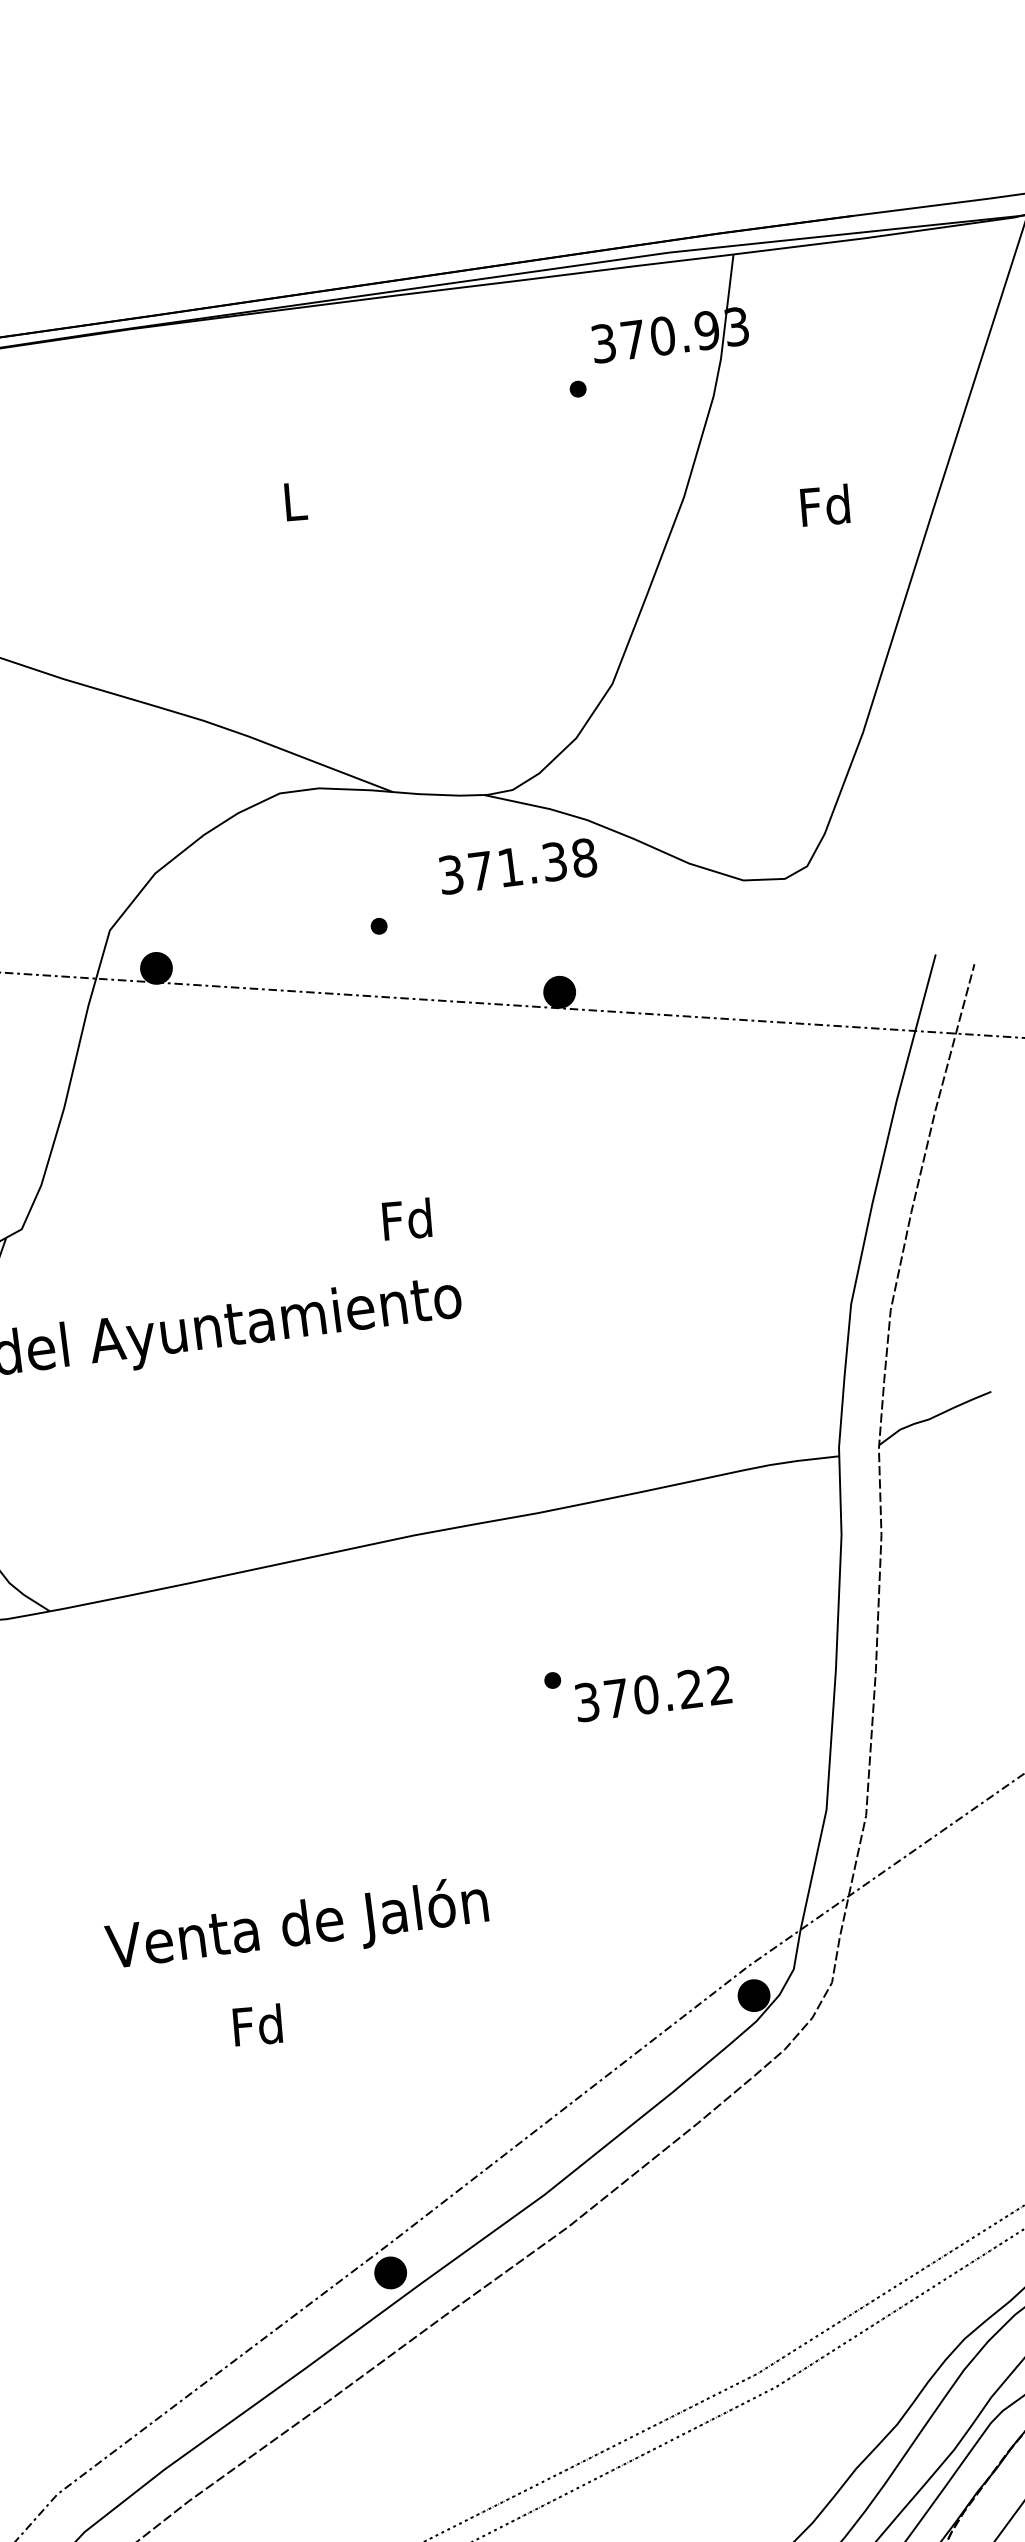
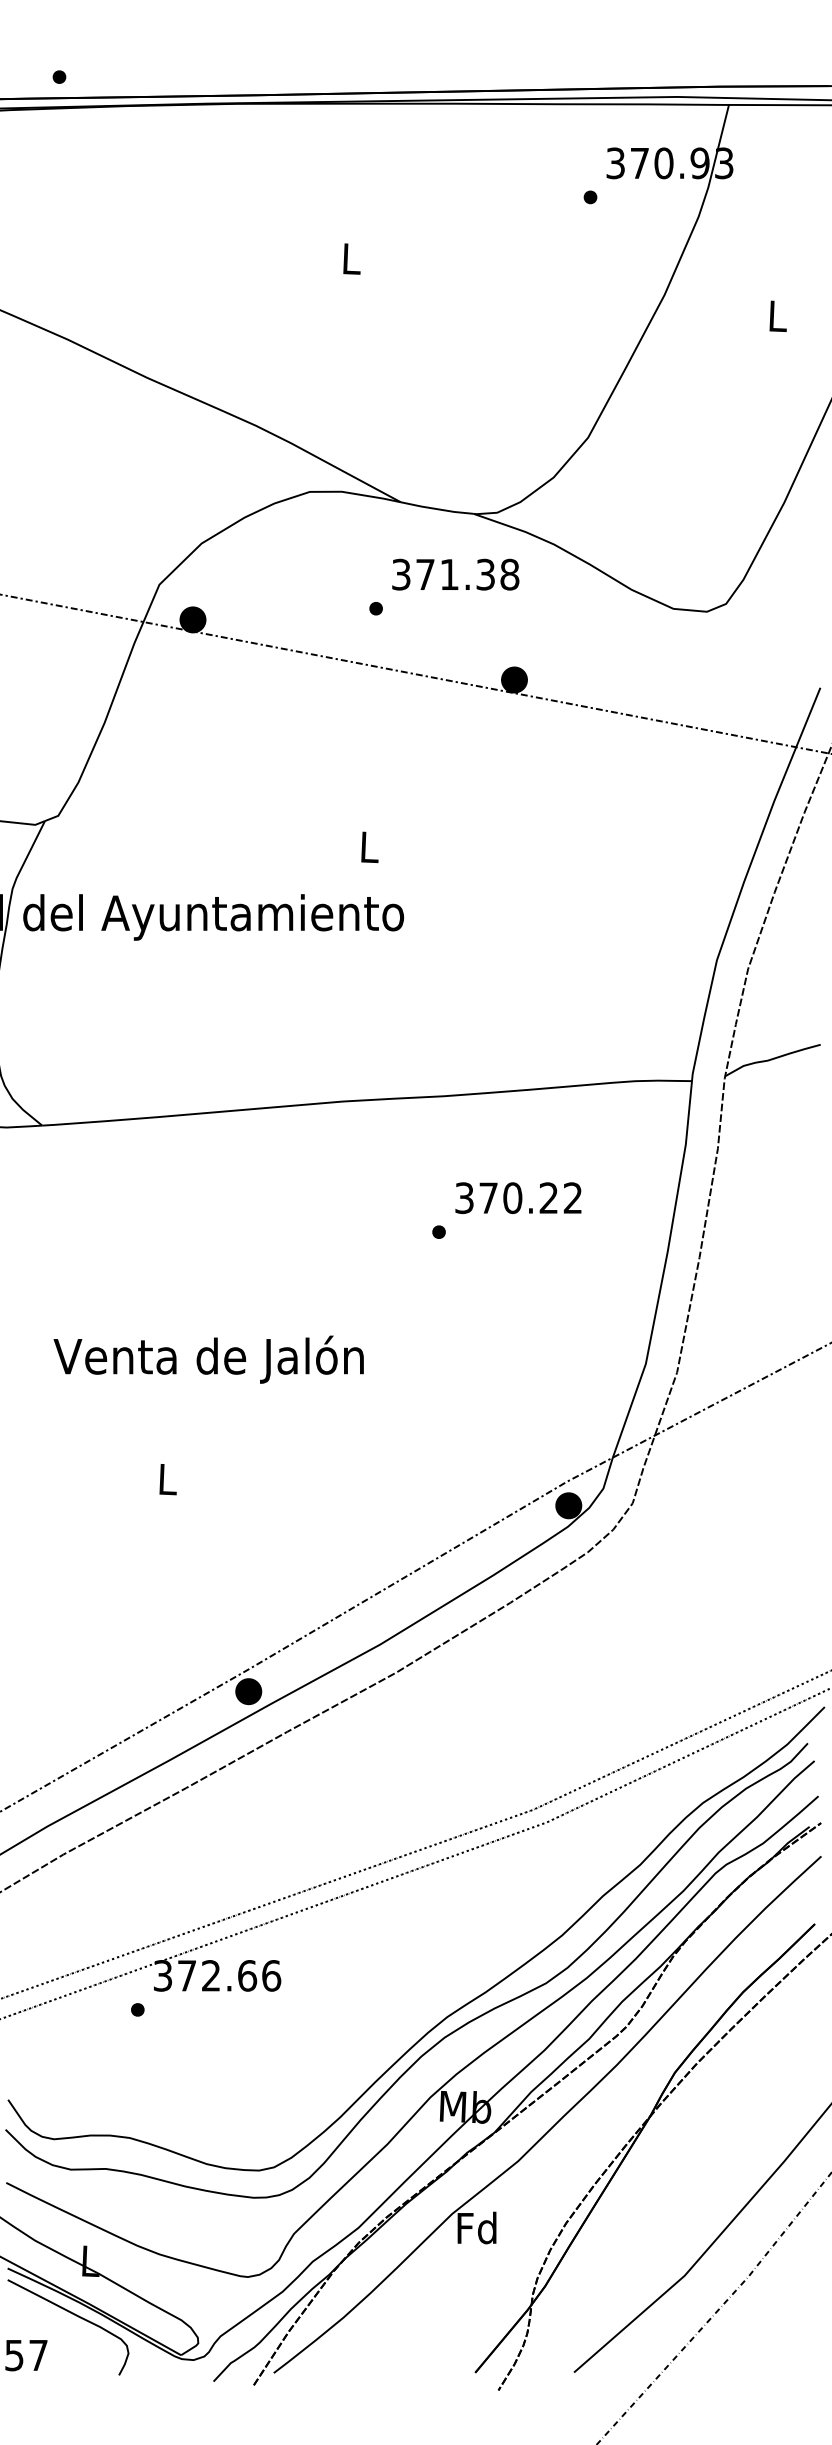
text: (825, 506) -> (777, 316), Fd -> L
text: (517, 866) -> (455, 574), moved
text: (406, 1220) -> (368, 847), Fd -> L
text: (653, 1693) -> (518, 1197), moved
text: (296, 1927) -> (208, 1359), moved
text: (258, 2025) -> (167, 1479), Fd -> L

